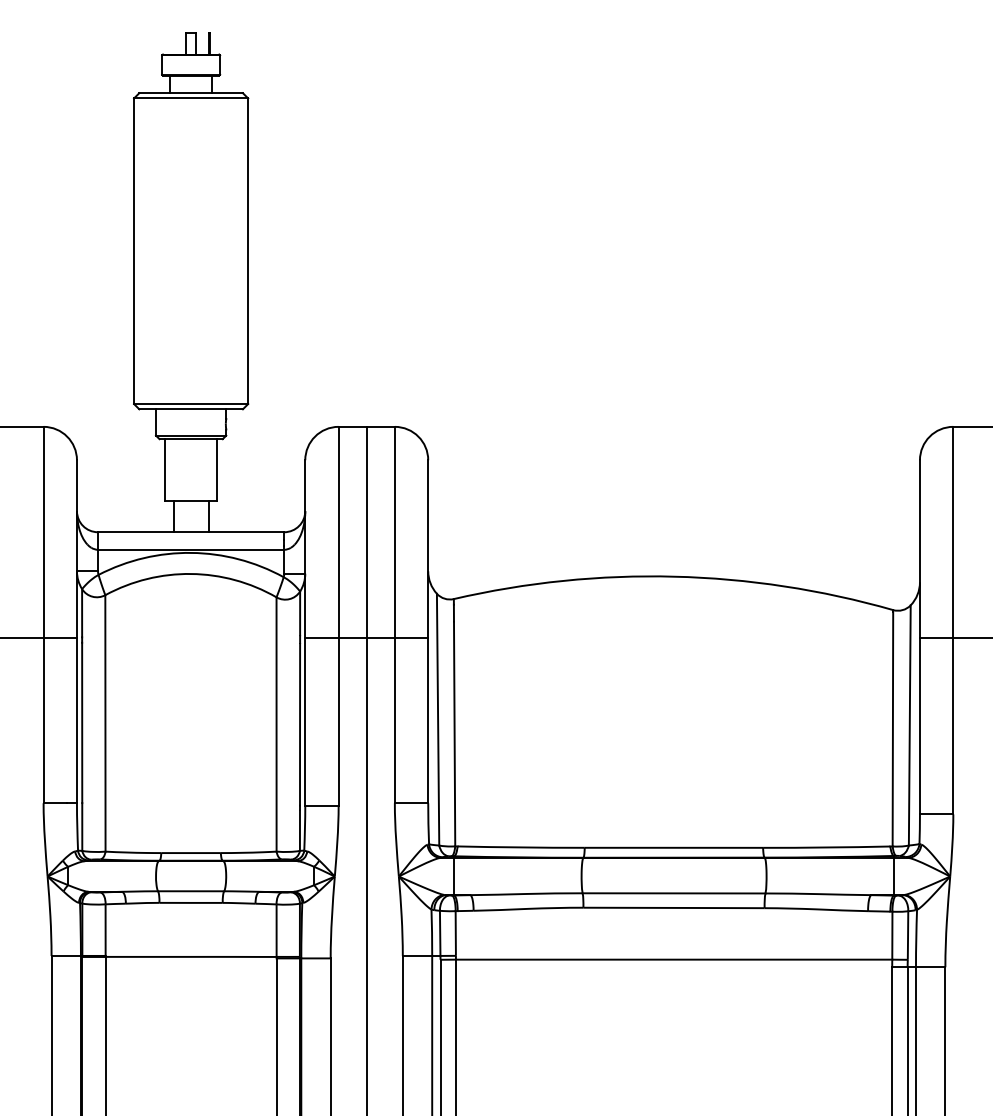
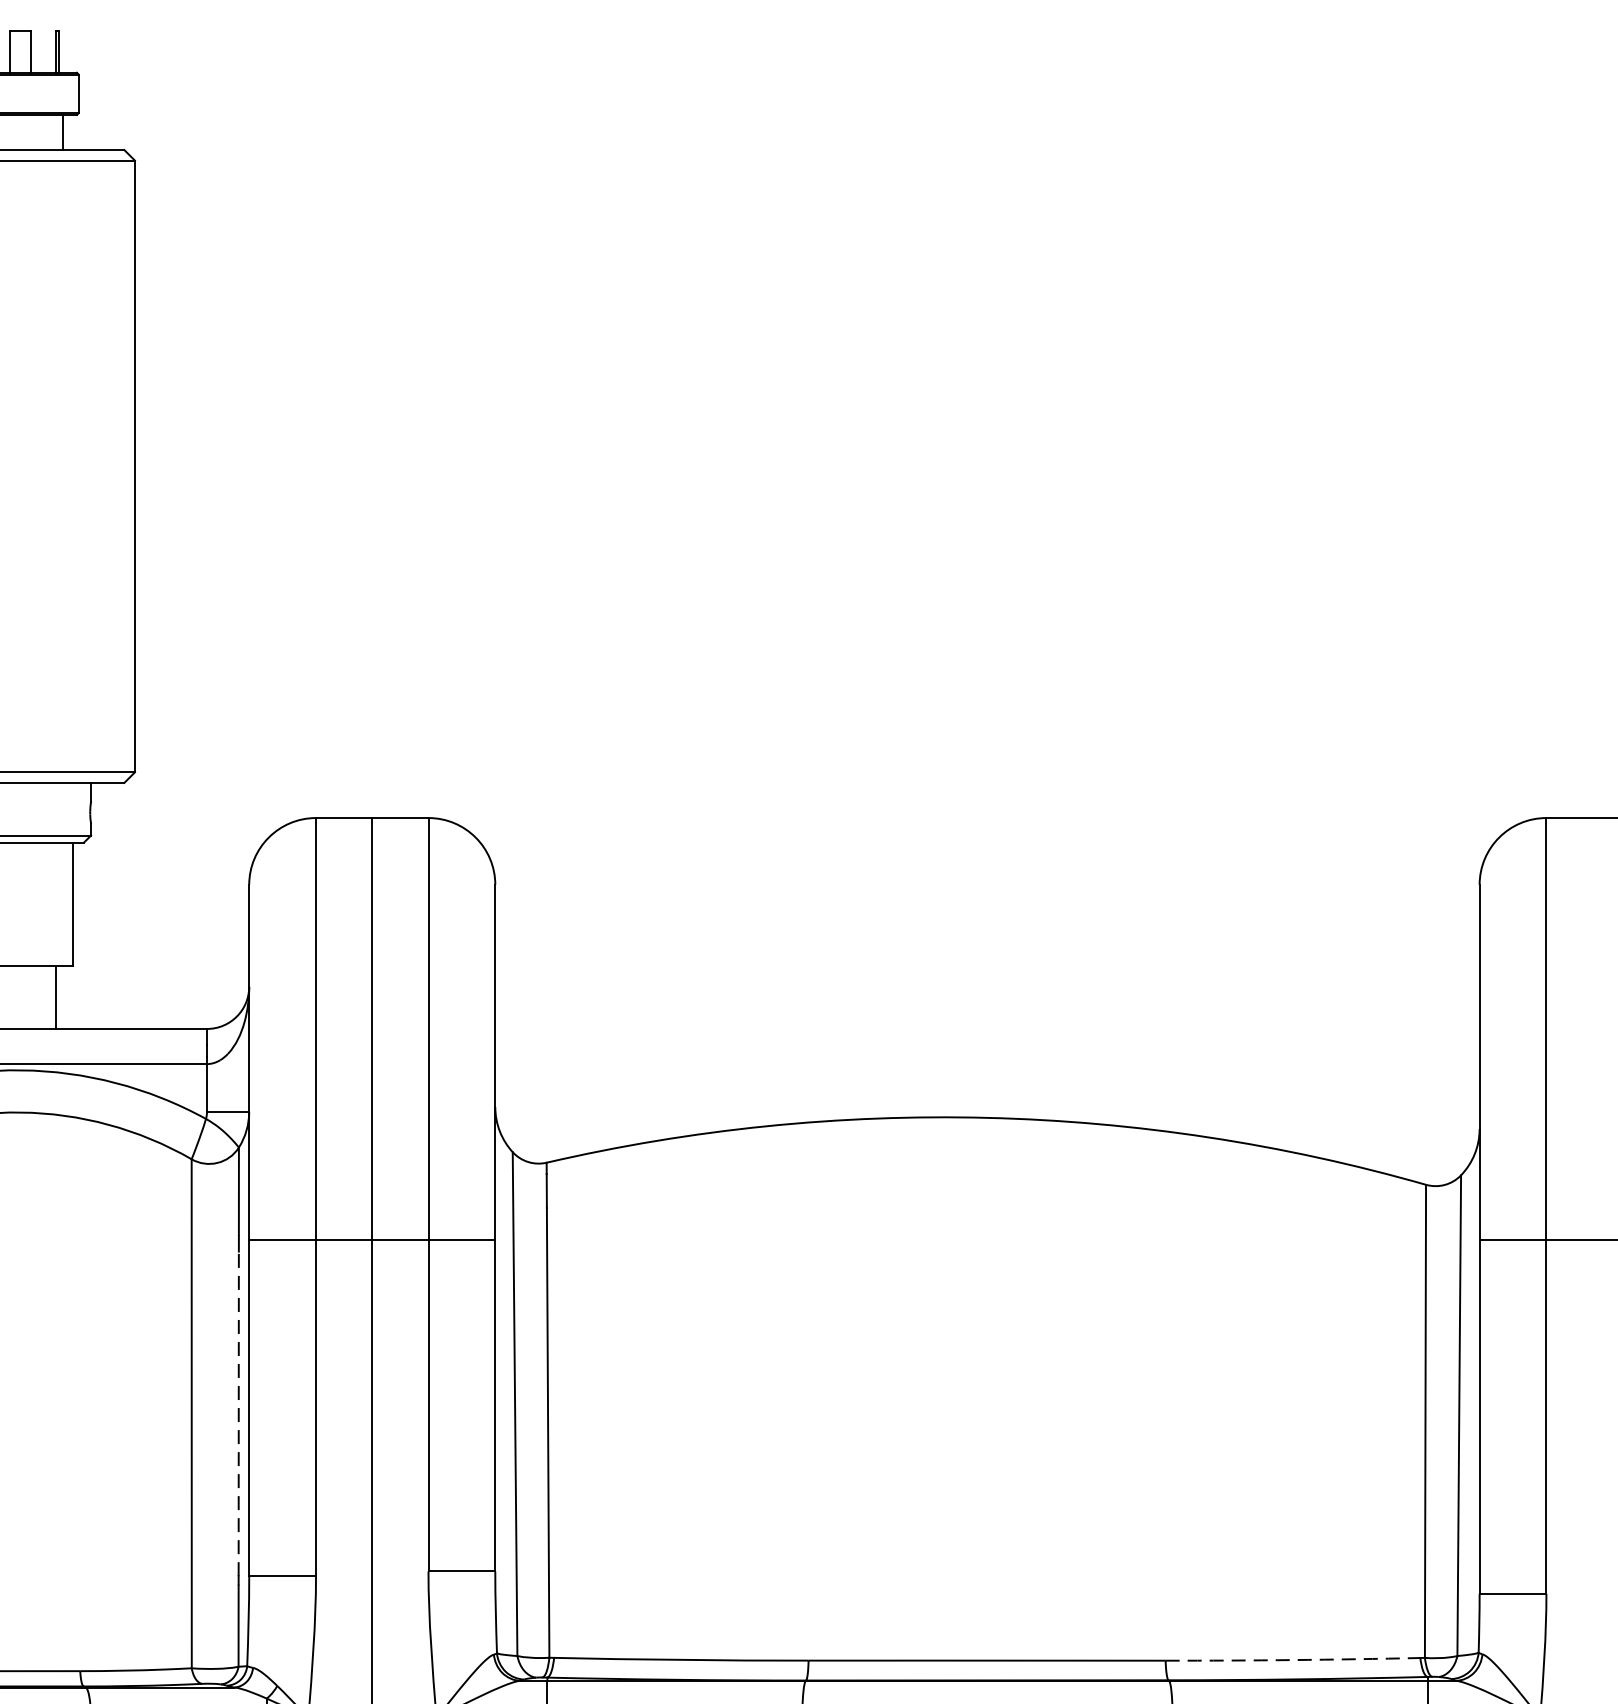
line: (300, 724) -> (239, 1413), solid -> dashed
arc: (826, 847) -> (1292, 1660), solid -> dashed

